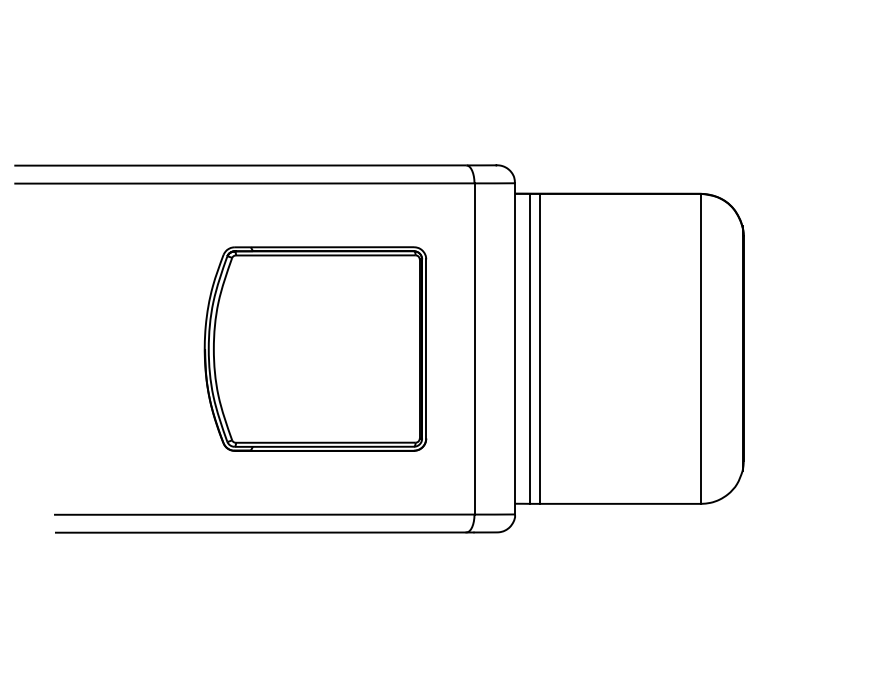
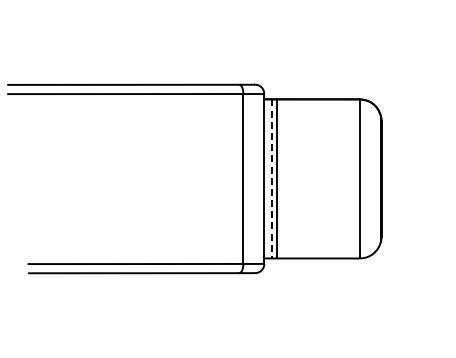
part: (314, 348) -> (161, 178), removed
line: (529, 348) -> (271, 178), solid -> dashed

